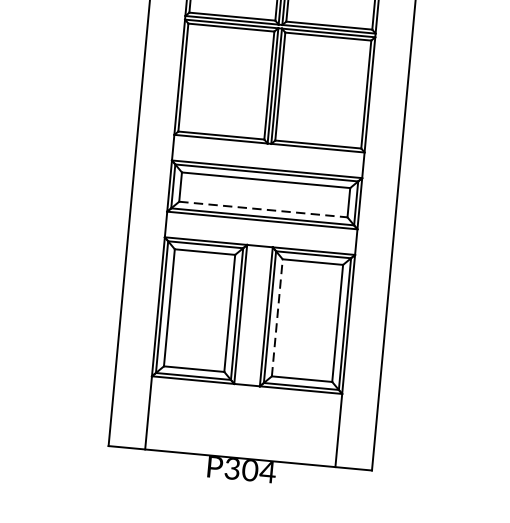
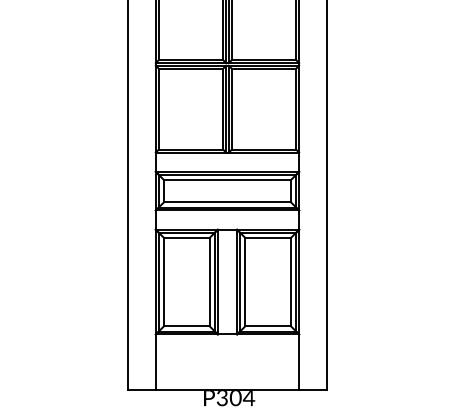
line: (263, 209) -> (227, 202), dashed -> solid
line: (277, 317) -> (245, 281), dashed -> solid

